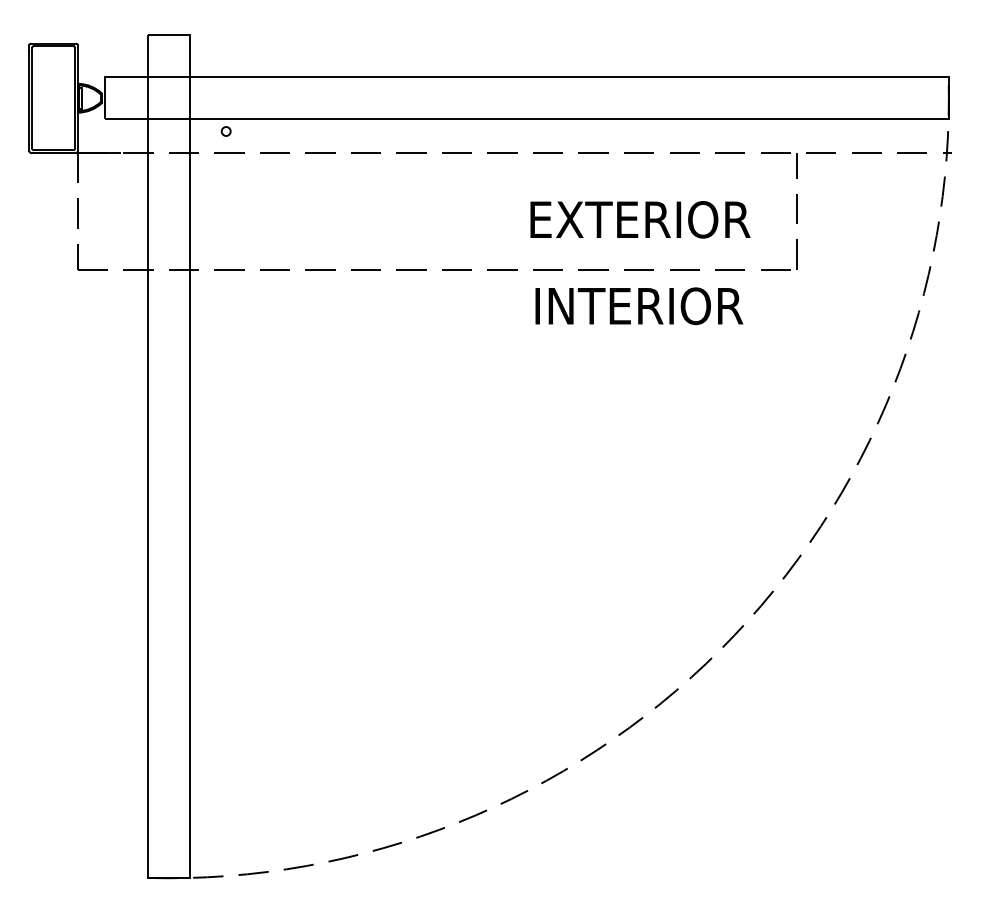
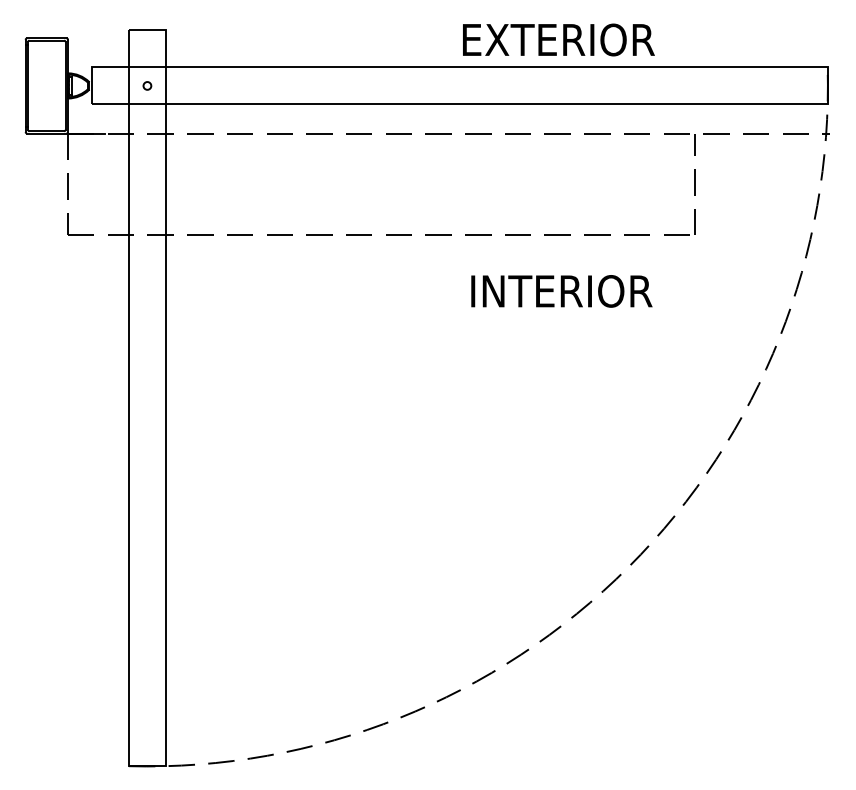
circle: (226, 130) -> (147, 85), moved
text: (640, 219) -> (558, 39), moved
text: (638, 306) -> (561, 291), moved

